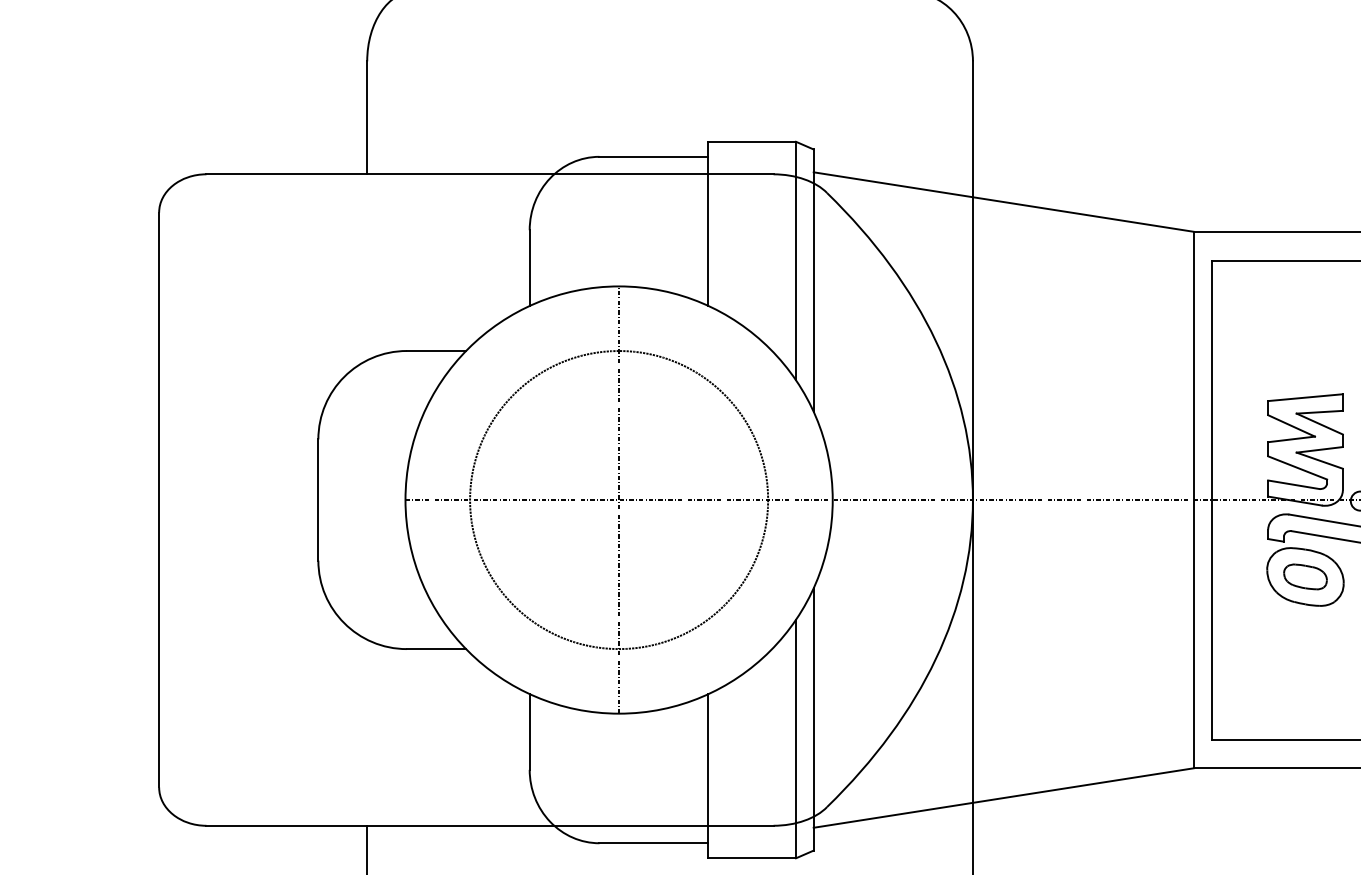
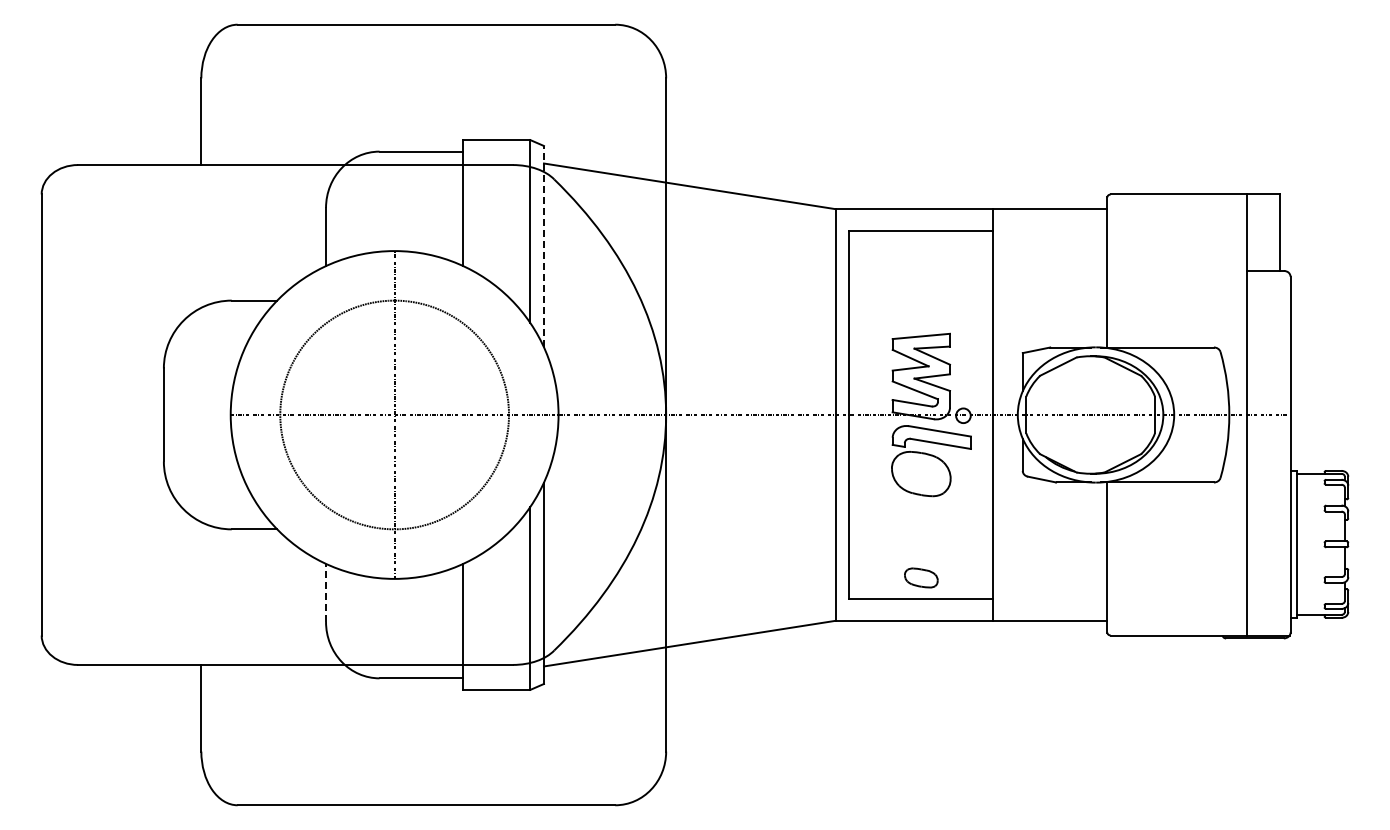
line: (813, 280) -> (543, 246), solid -> dashed
part: (1305, 576) -> (921, 577), moved
line: (530, 731) -> (326, 592), solid -> dashed

